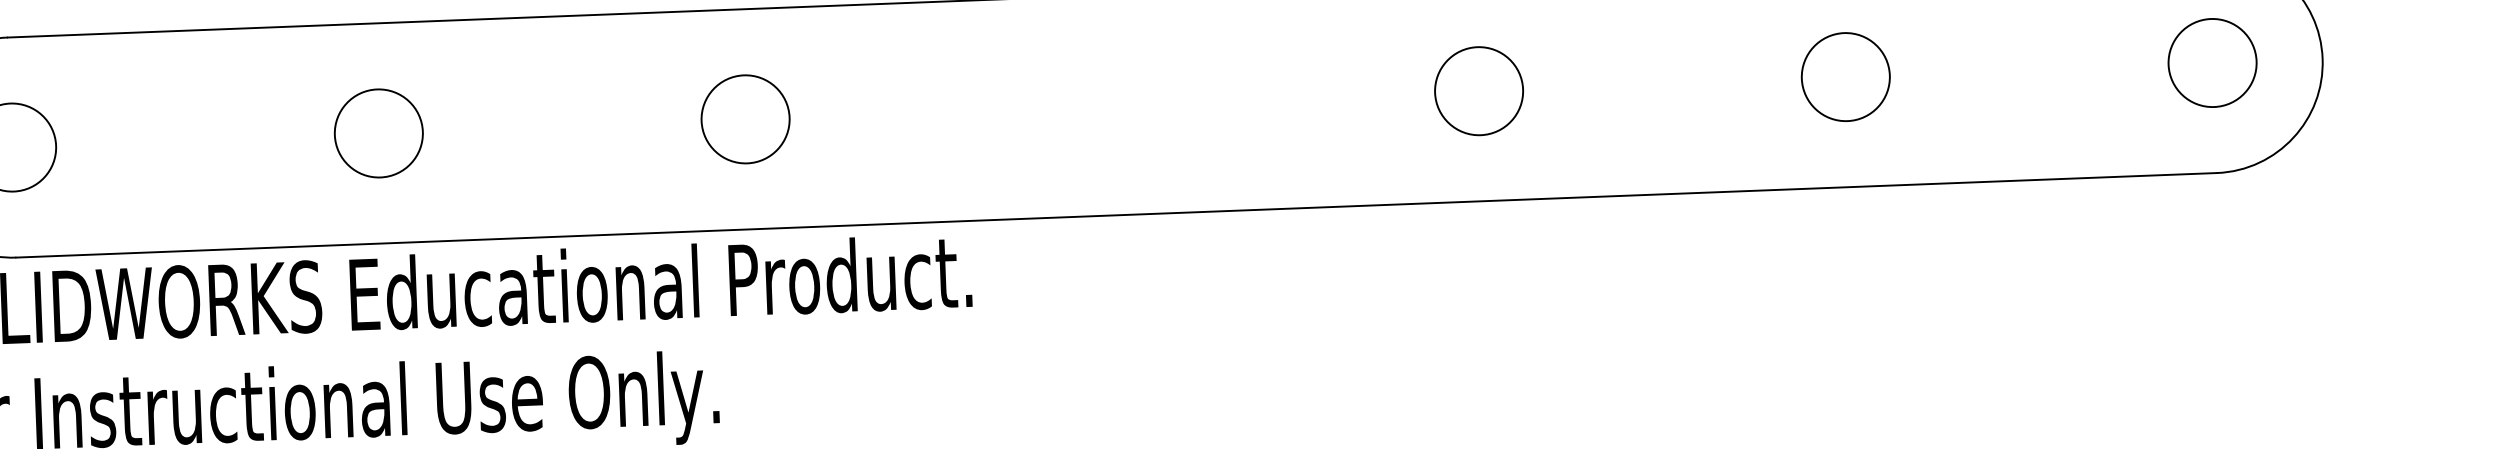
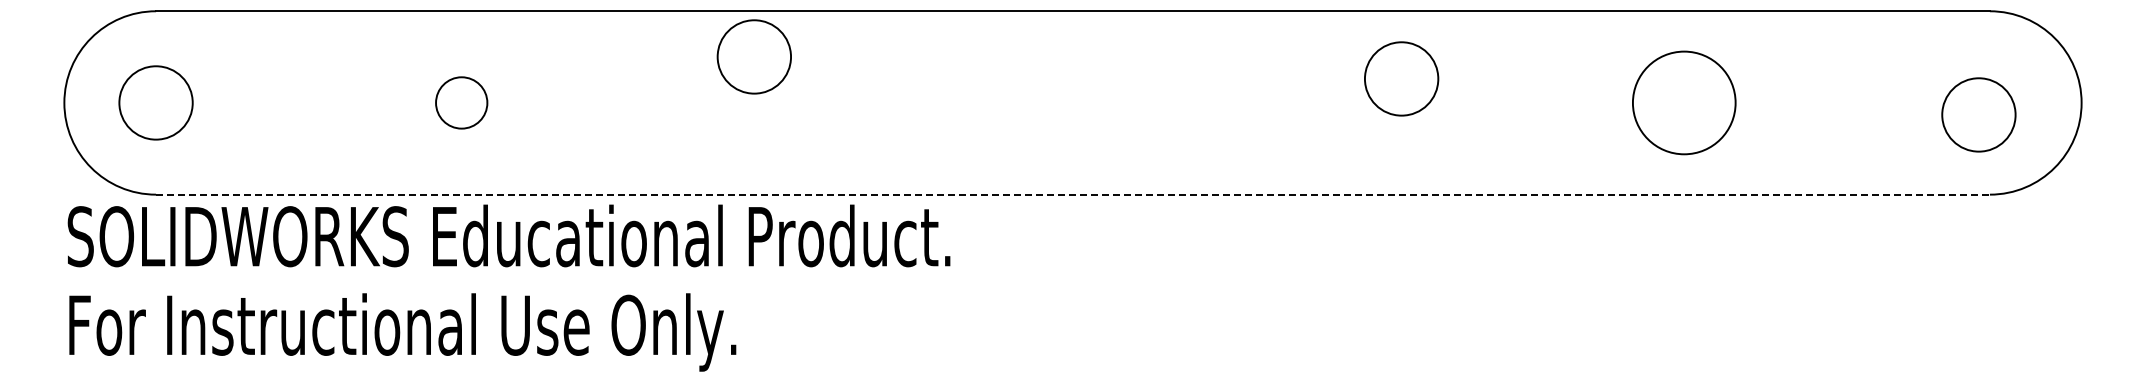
circle: (2212, 62) -> (1978, 114), moved
circle: (1844, 76) -> (1683, 102), size x1.4
circle: (1478, 90) -> (1401, 78), moved
circle: (744, 118) -> (753, 56), moved
circle: (378, 132) -> (461, 102), size x0.7
line: (1117, 215) -> (1073, 194), solid -> dashed

